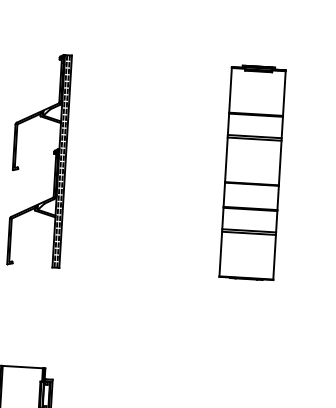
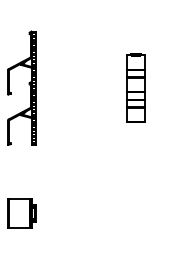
part: (251, 173) -> (135, 88), size x0.6

